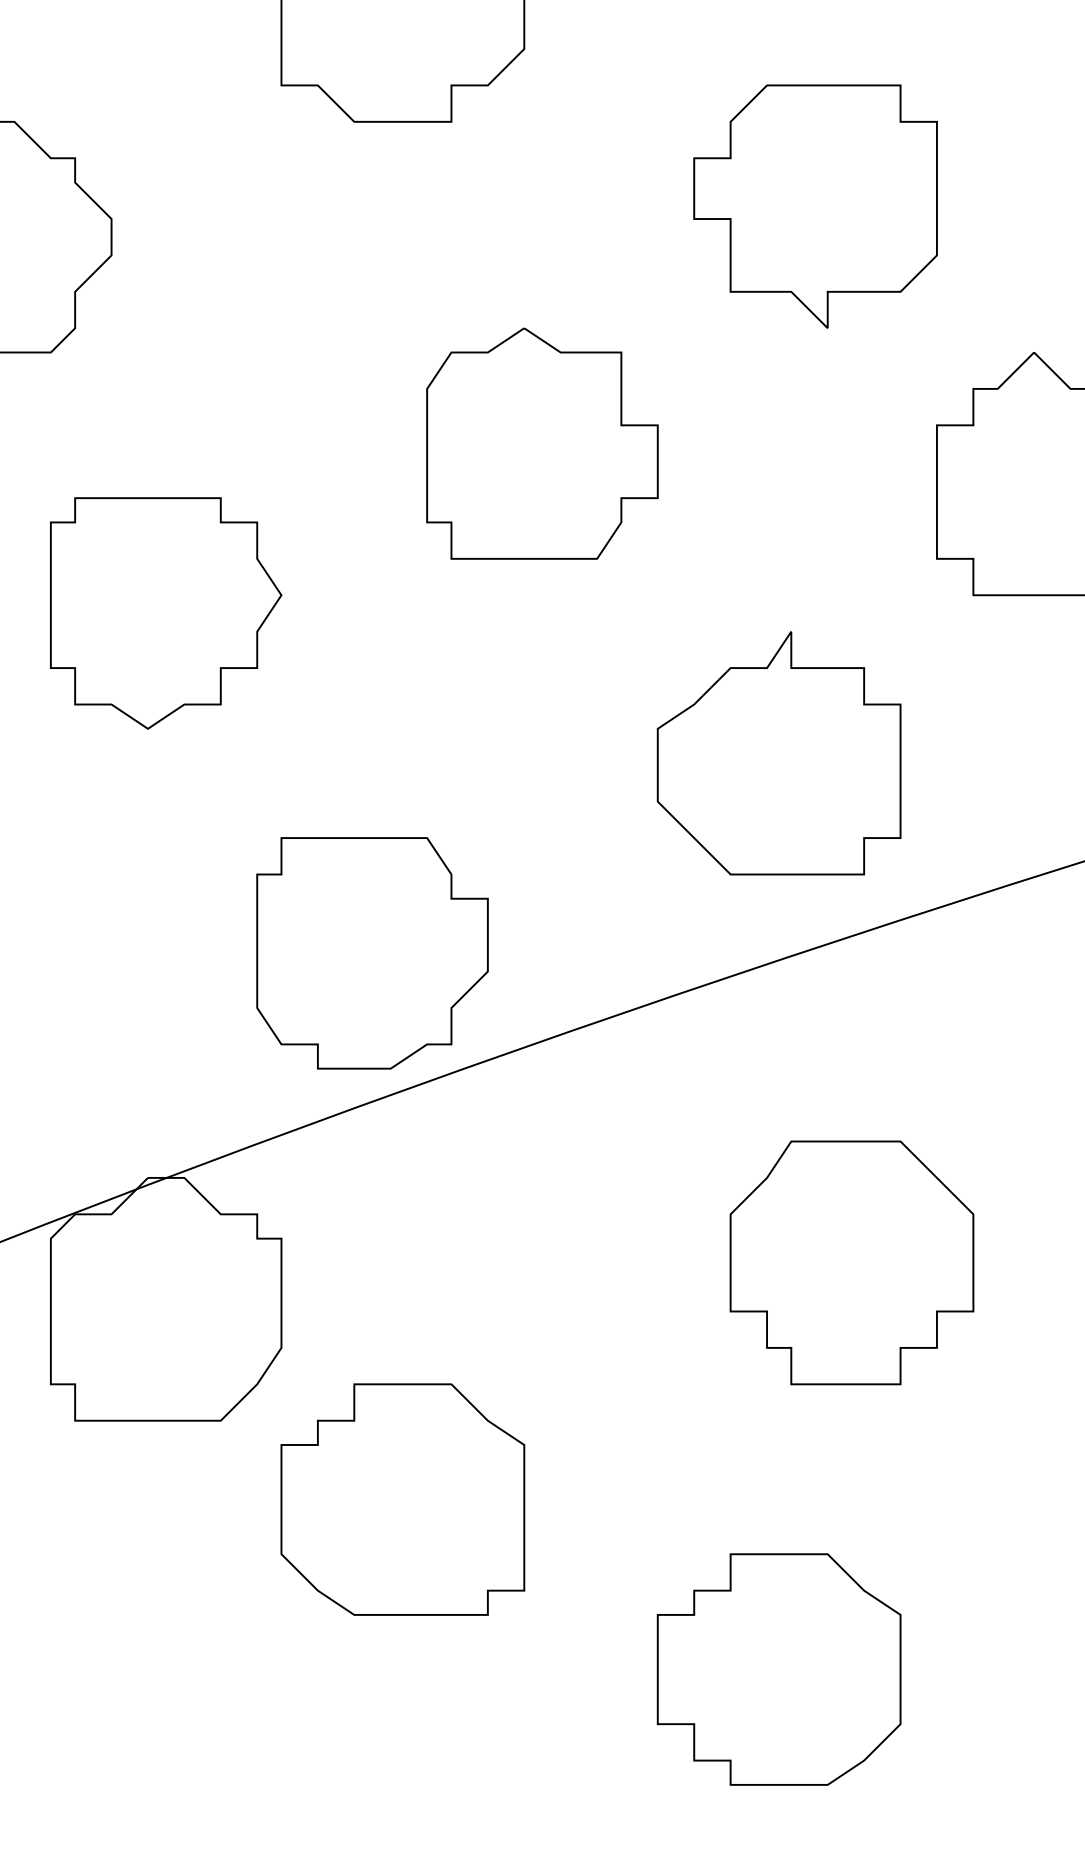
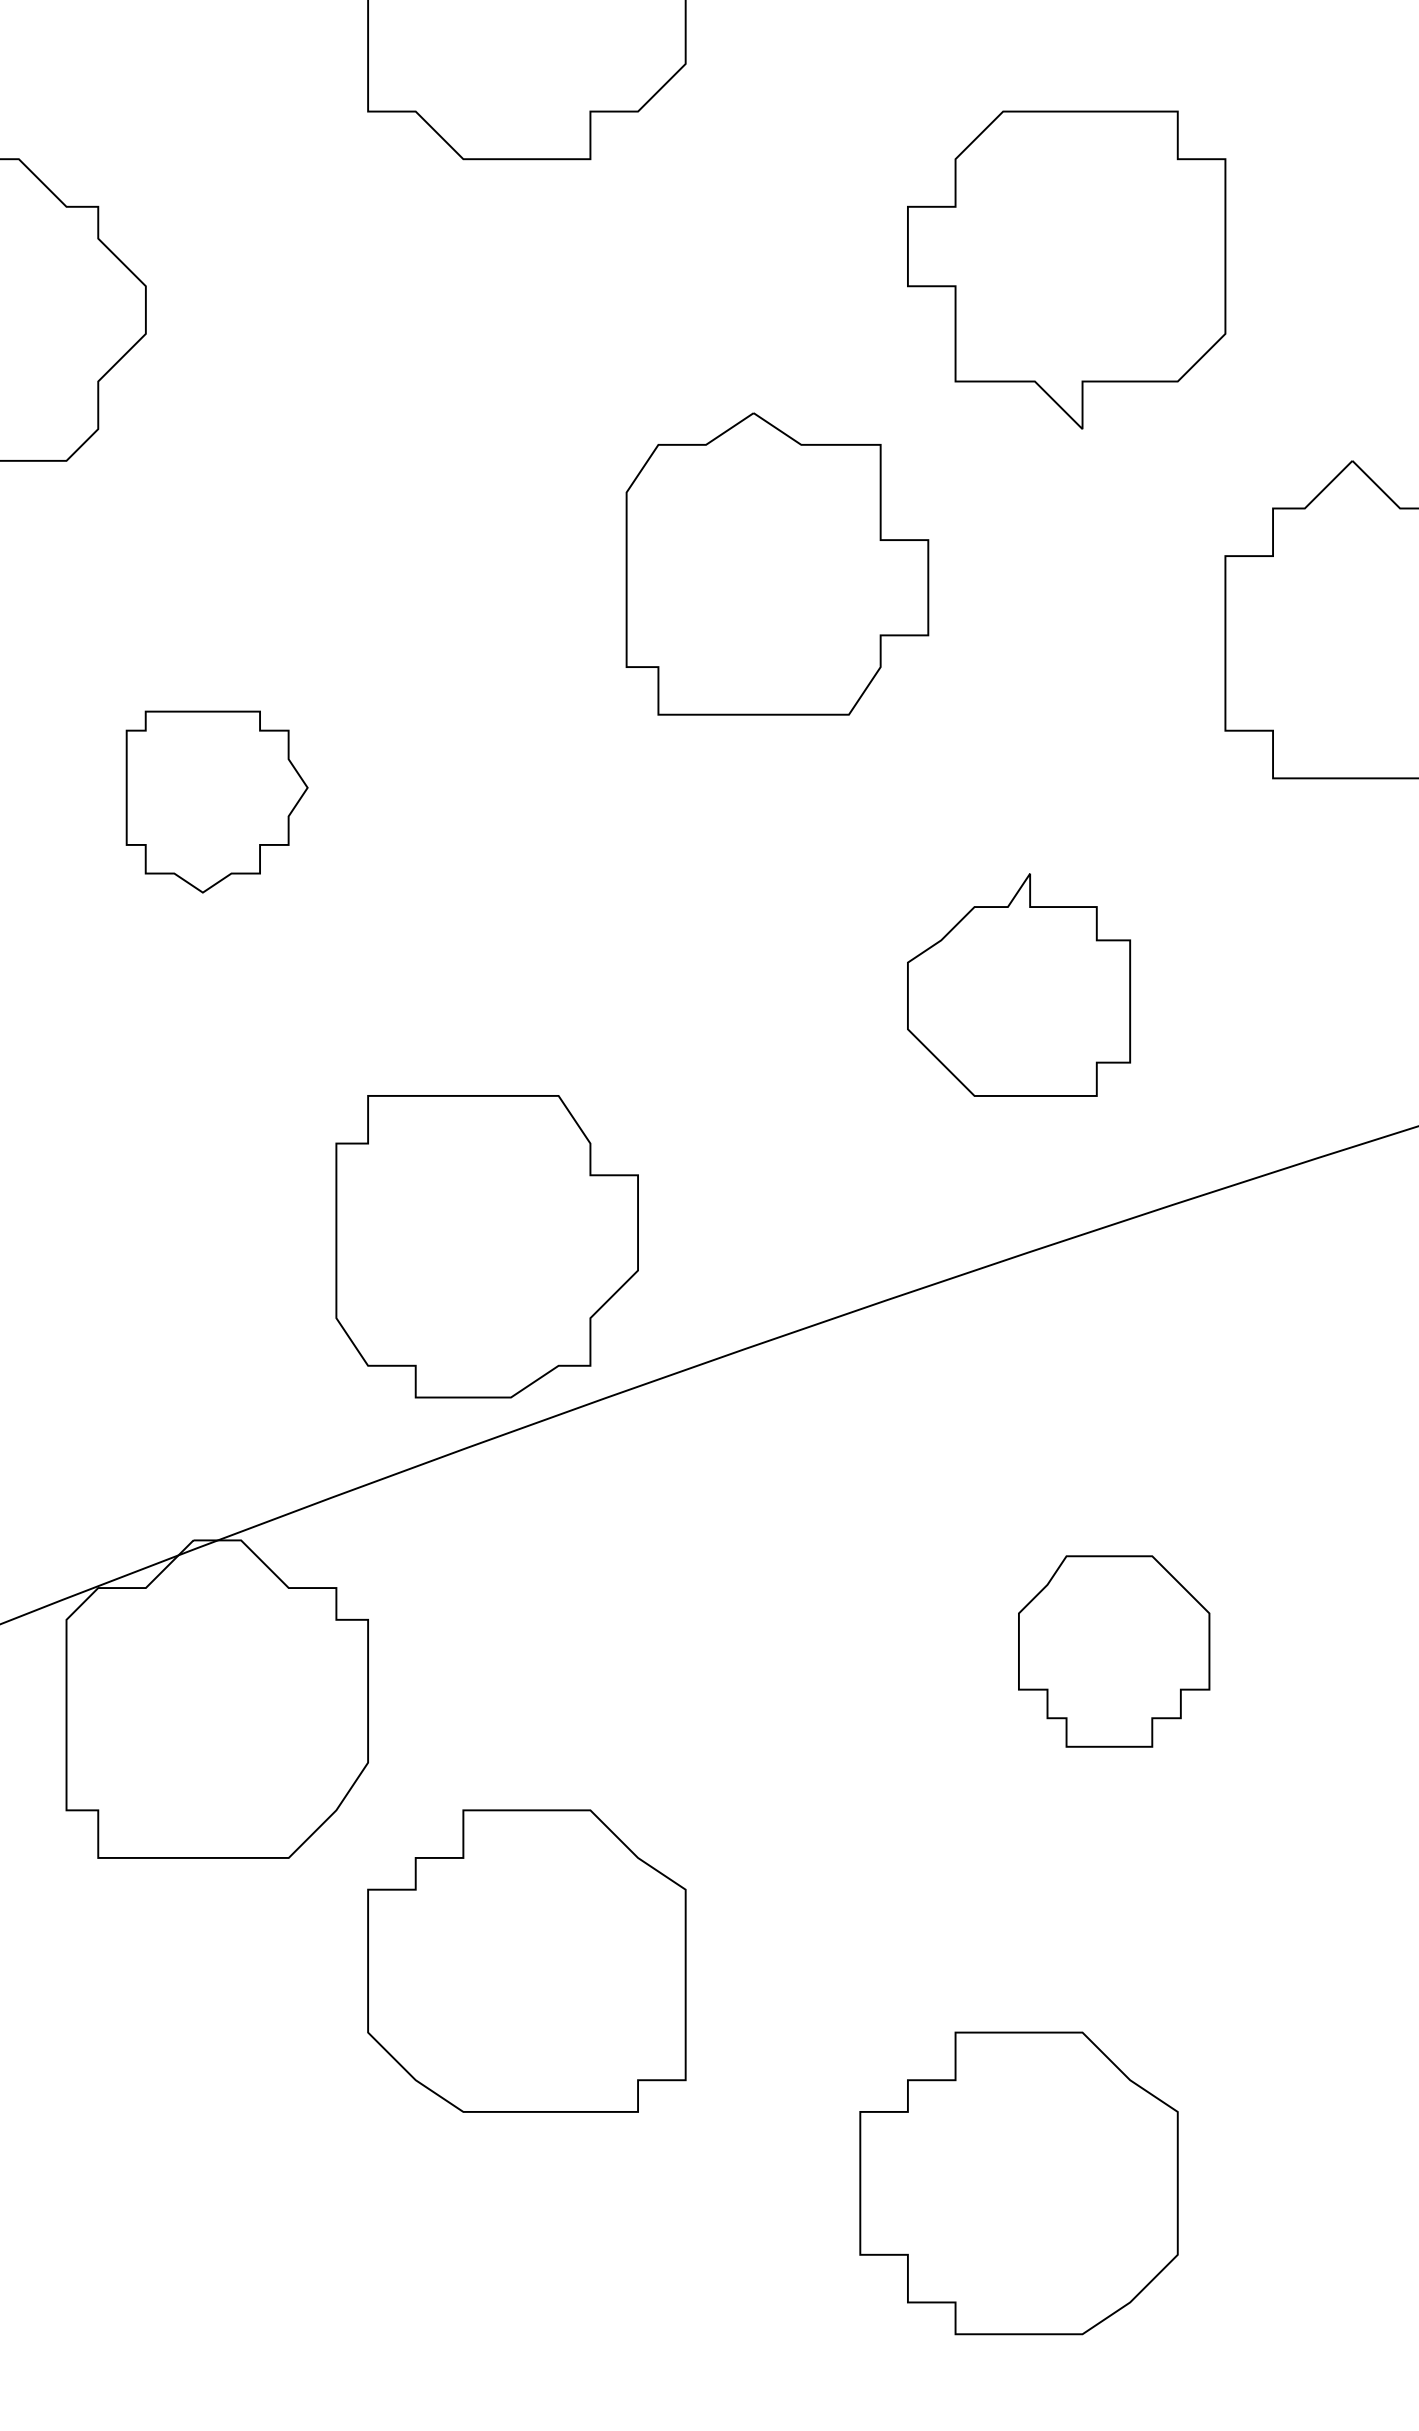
part: (542, 443) -> (777, 563), moved
part: (165, 612) -> (216, 801), size x0.6
part: (778, 752) -> (1018, 984), size x0.7
part: (851, 1262) -> (1113, 1651), size x0.6

